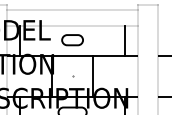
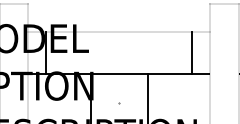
line: (72, 10) -> (119, 11), removed
part: (72, 40) -> (119, 52), removed

